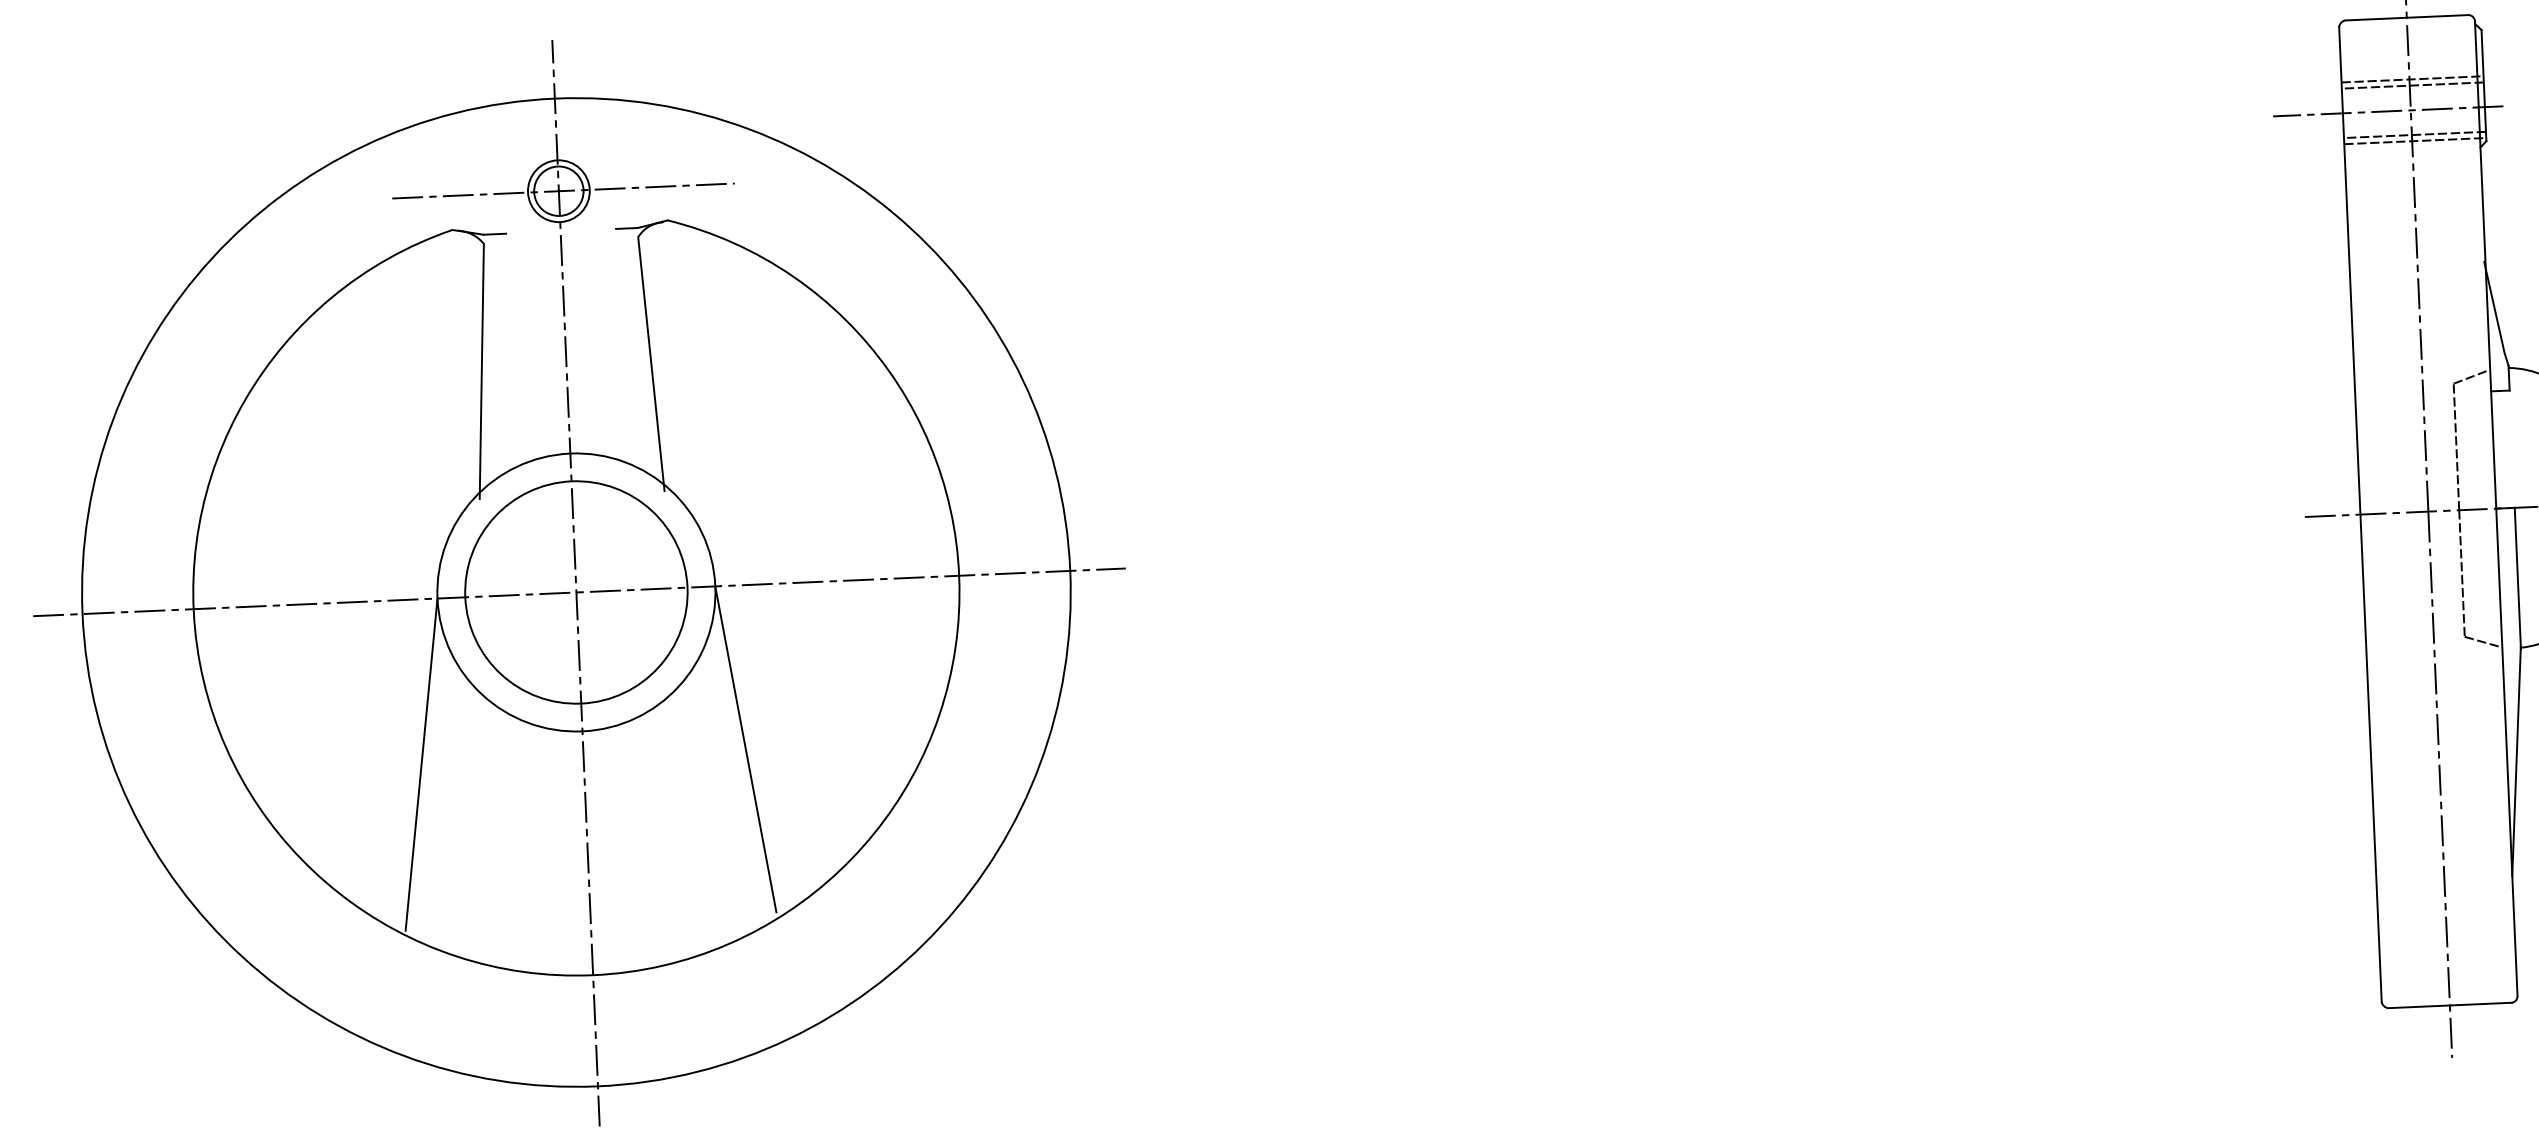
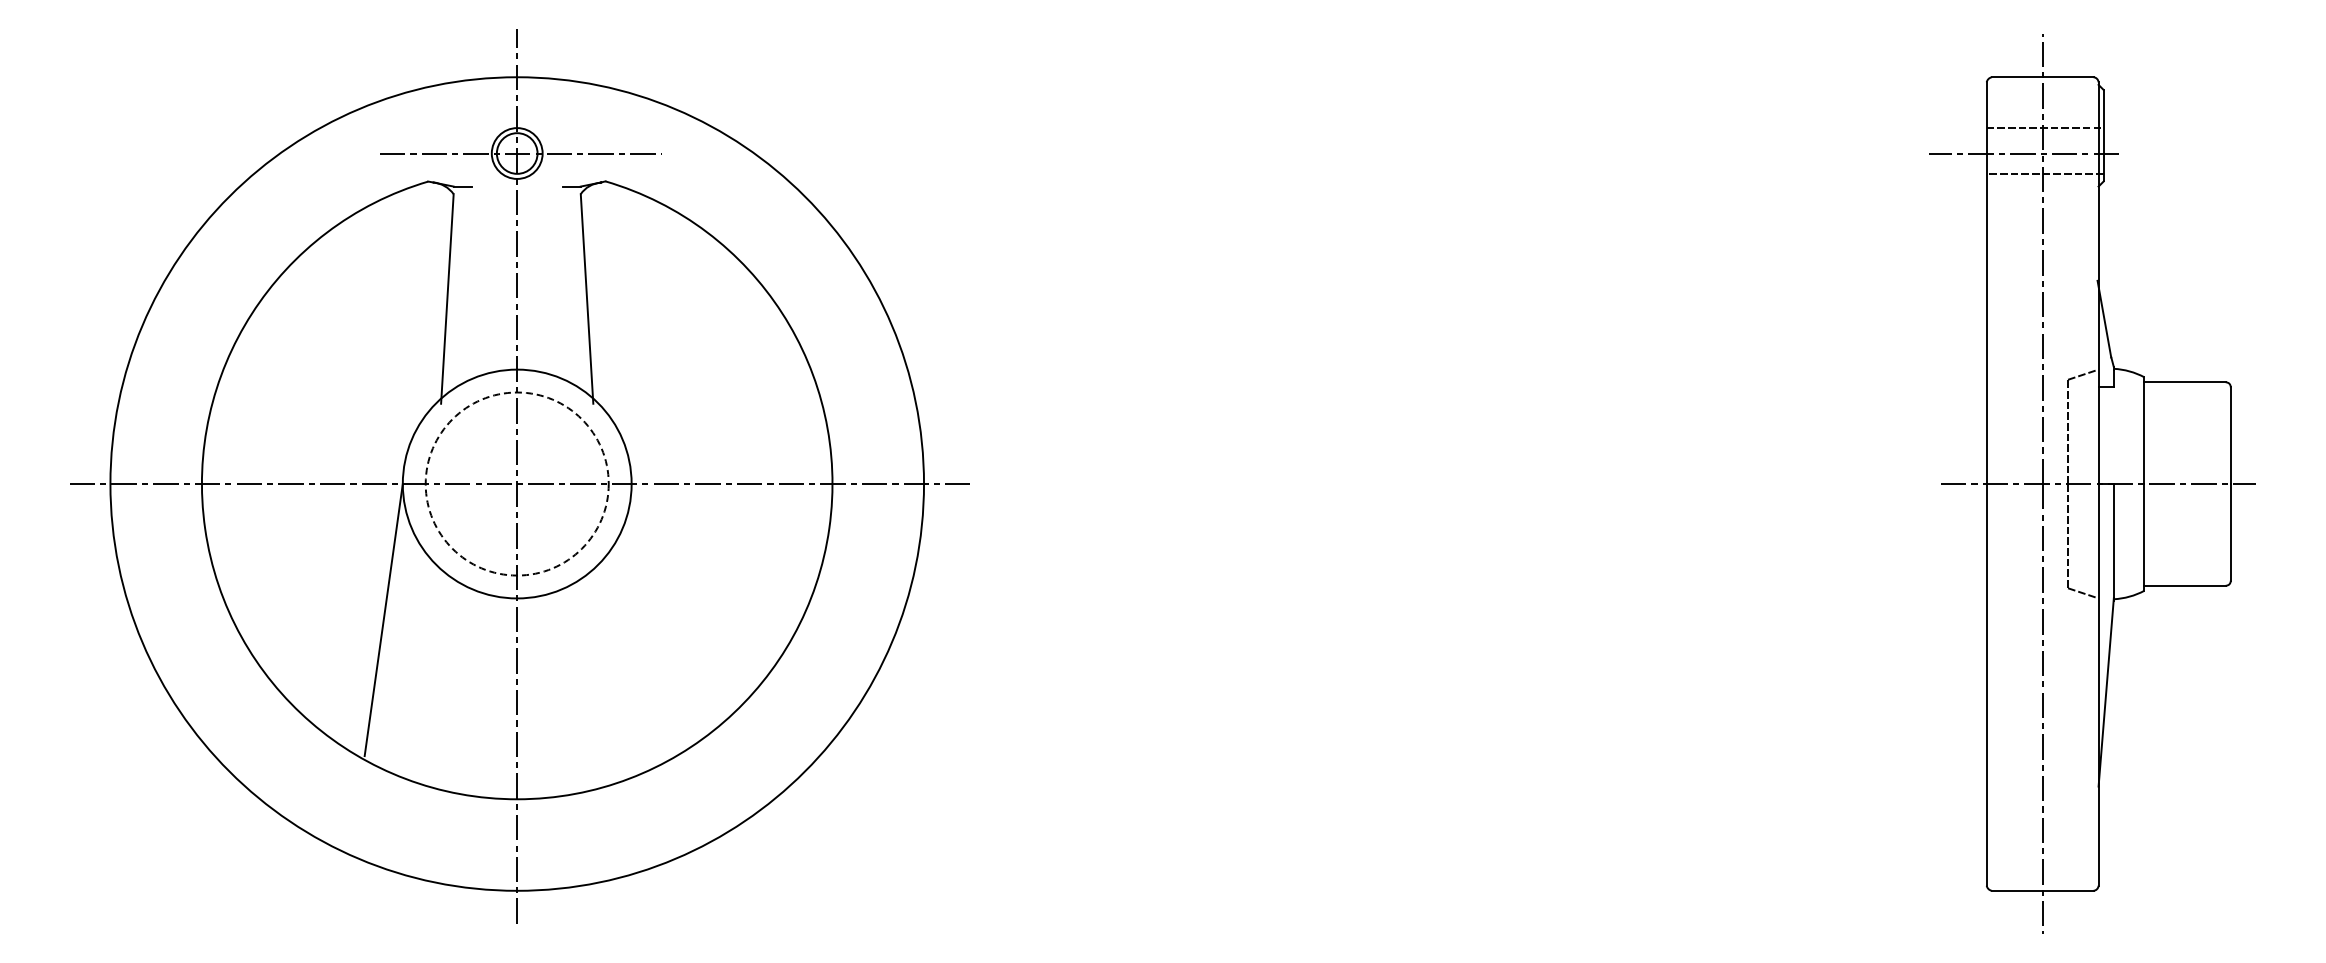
line: (2412, 85) -> (2044, 133), removed
line: (2414, 140) -> (2044, 178), removed
circle: (575, 591) -> (516, 483), solid -> dashed
line: (745, 749) -> (650, 619), removed

